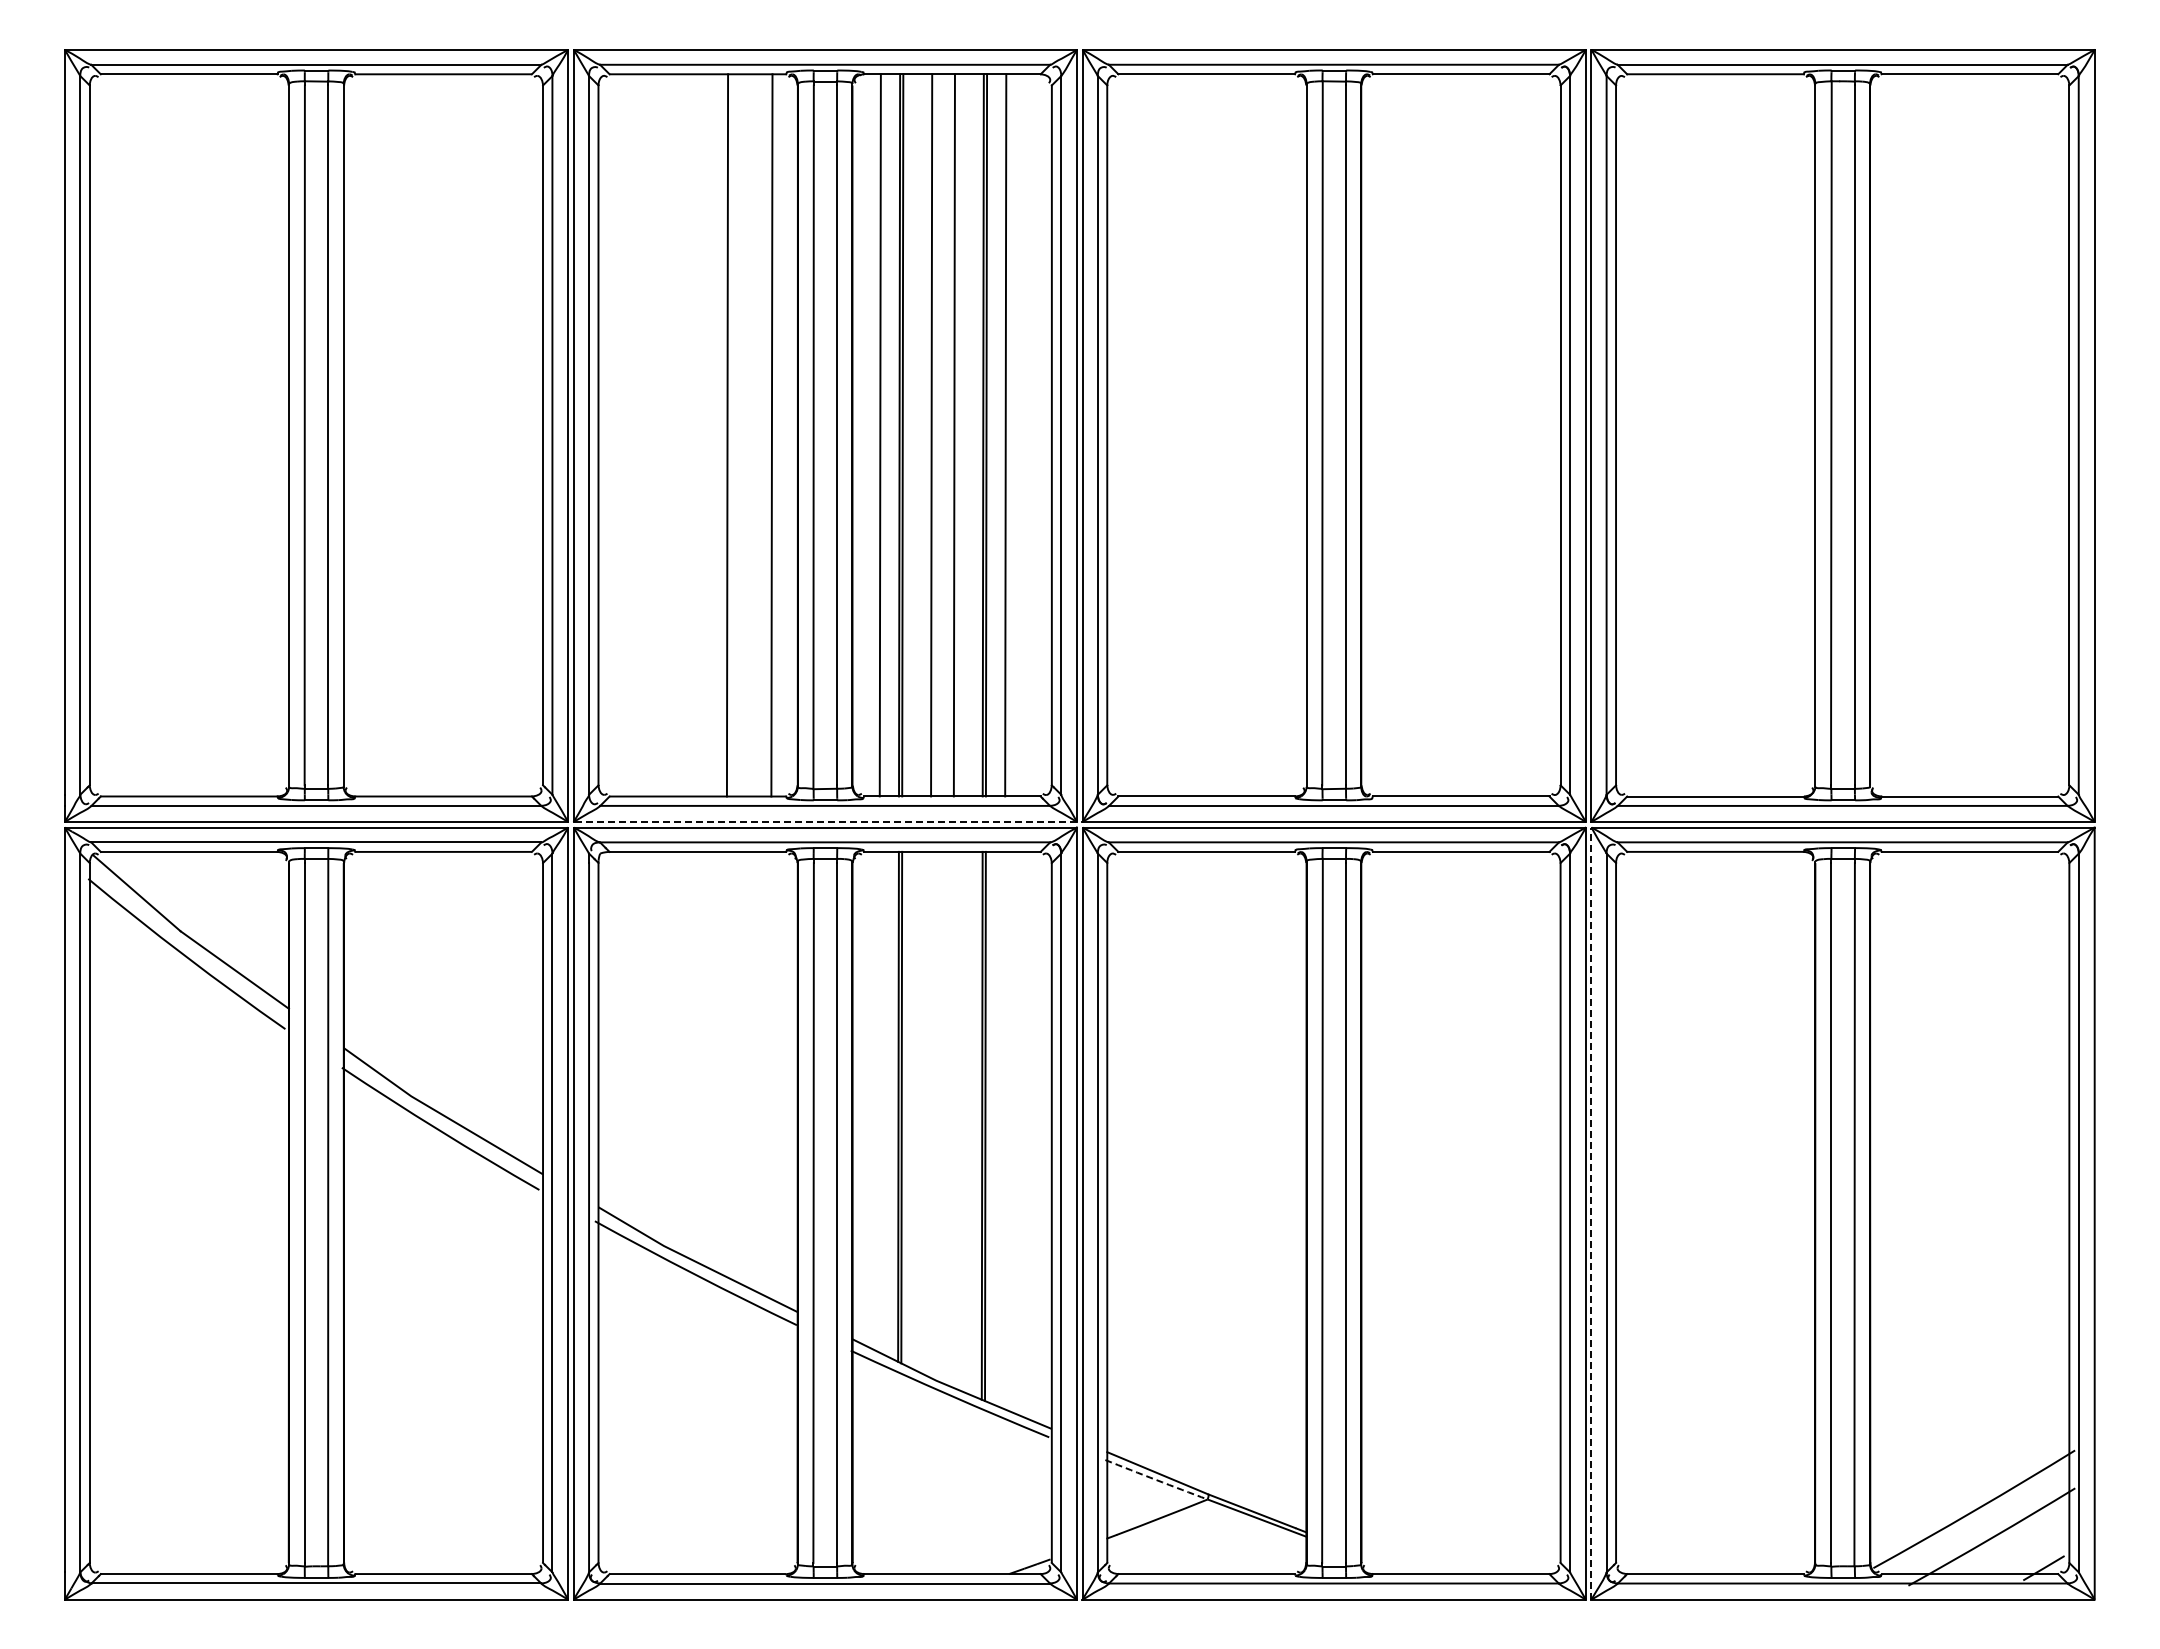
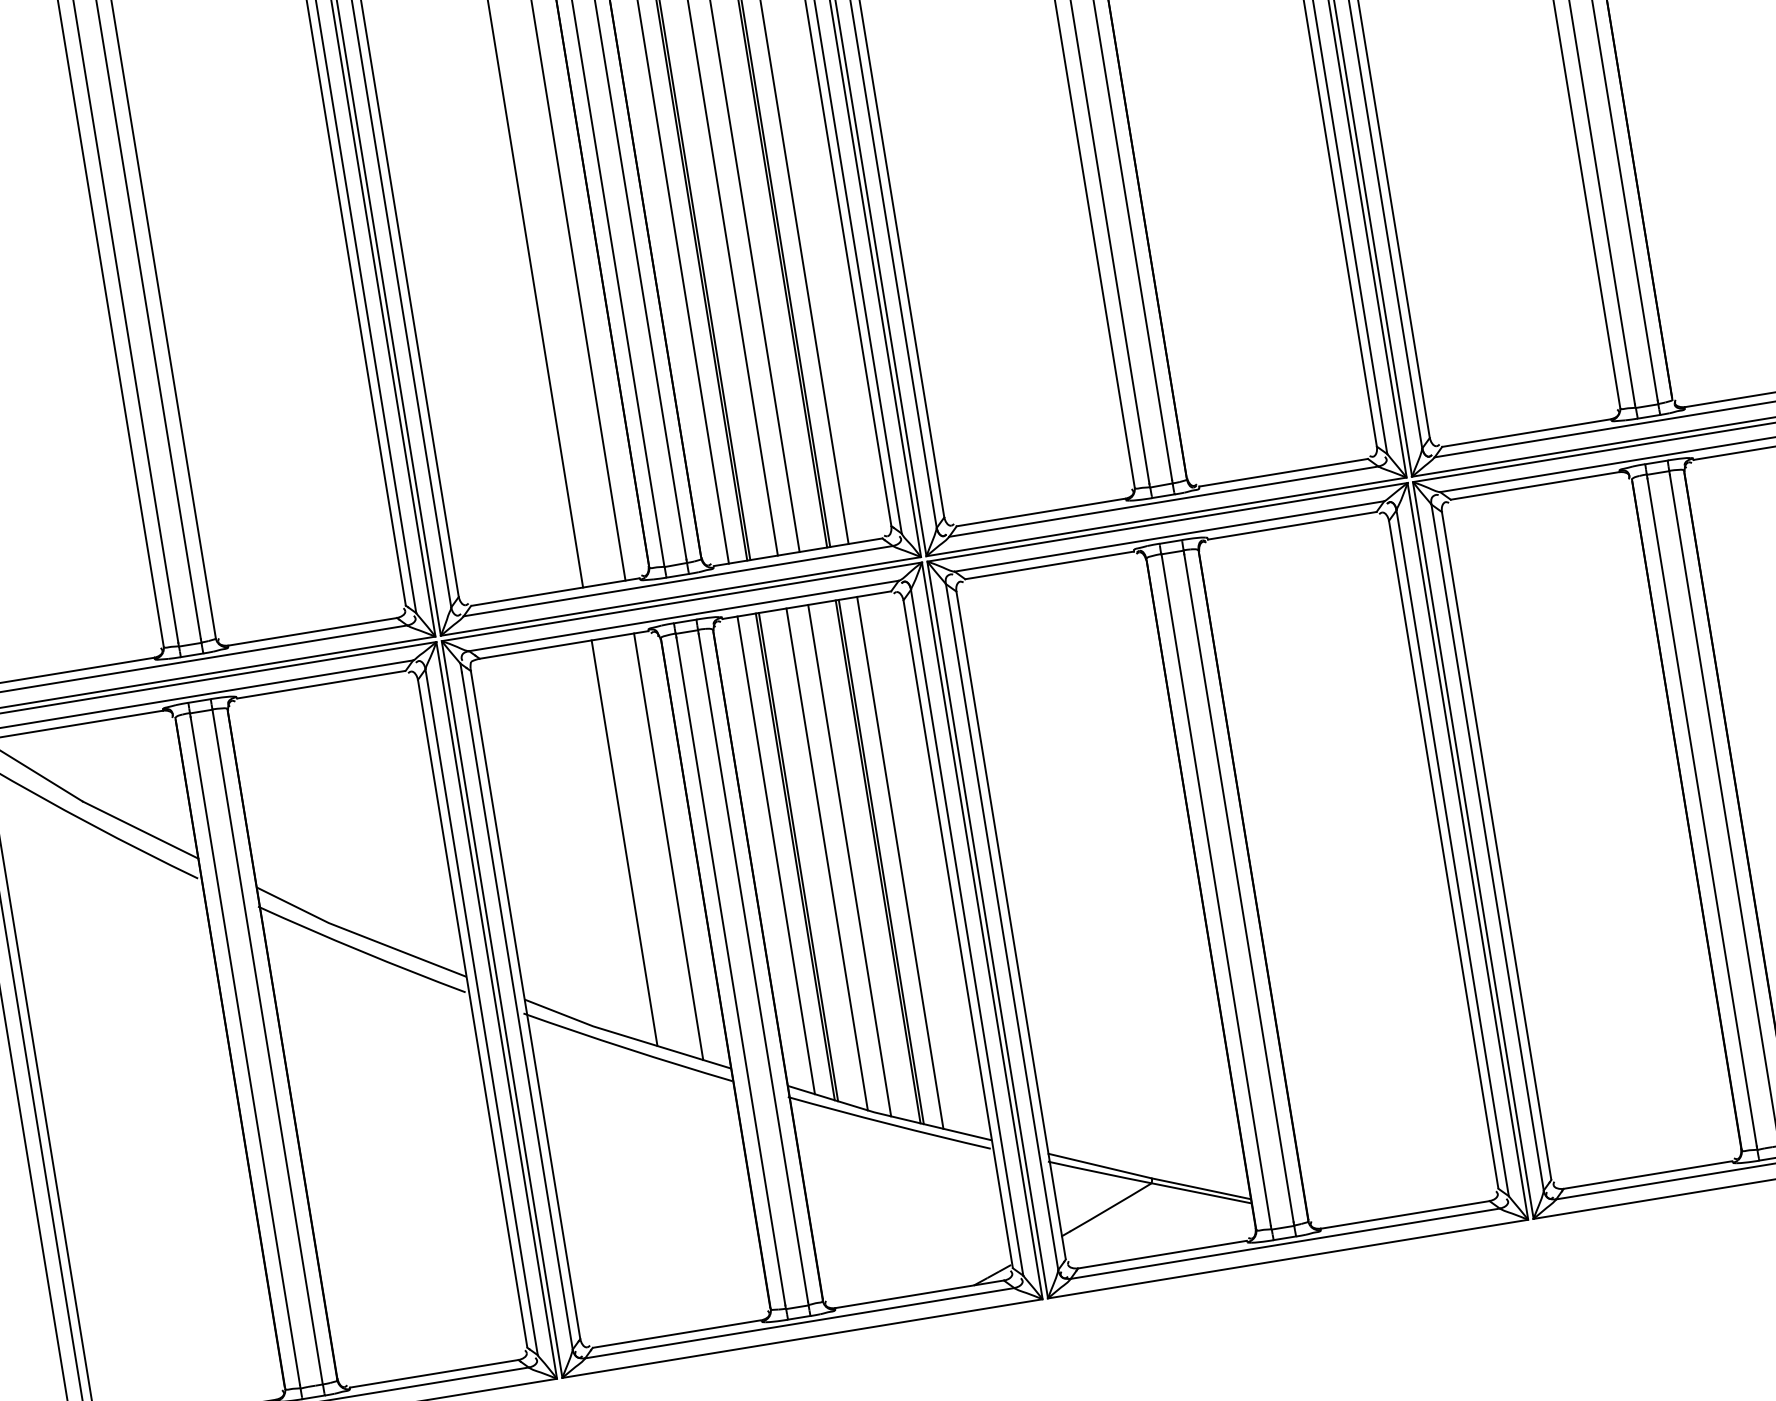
line: (825, 821) -> (681, 596), dashed -> solid
line: (726, 1063) -> (624, 842), added
line: (770, 1074) -> (668, 846), added
line: (878, 1101) -> (775, 854), added
line: (930, 1114) -> (827, 859), added
line: (952, 1119) -> (848, 860), added
line: (1004, 1130) -> (900, 862), added
line: (1591, 1213) -> (1473, 850), dashed -> solid
arc: (1156, 1480) -> (1099, 1173), dashed -> solid

